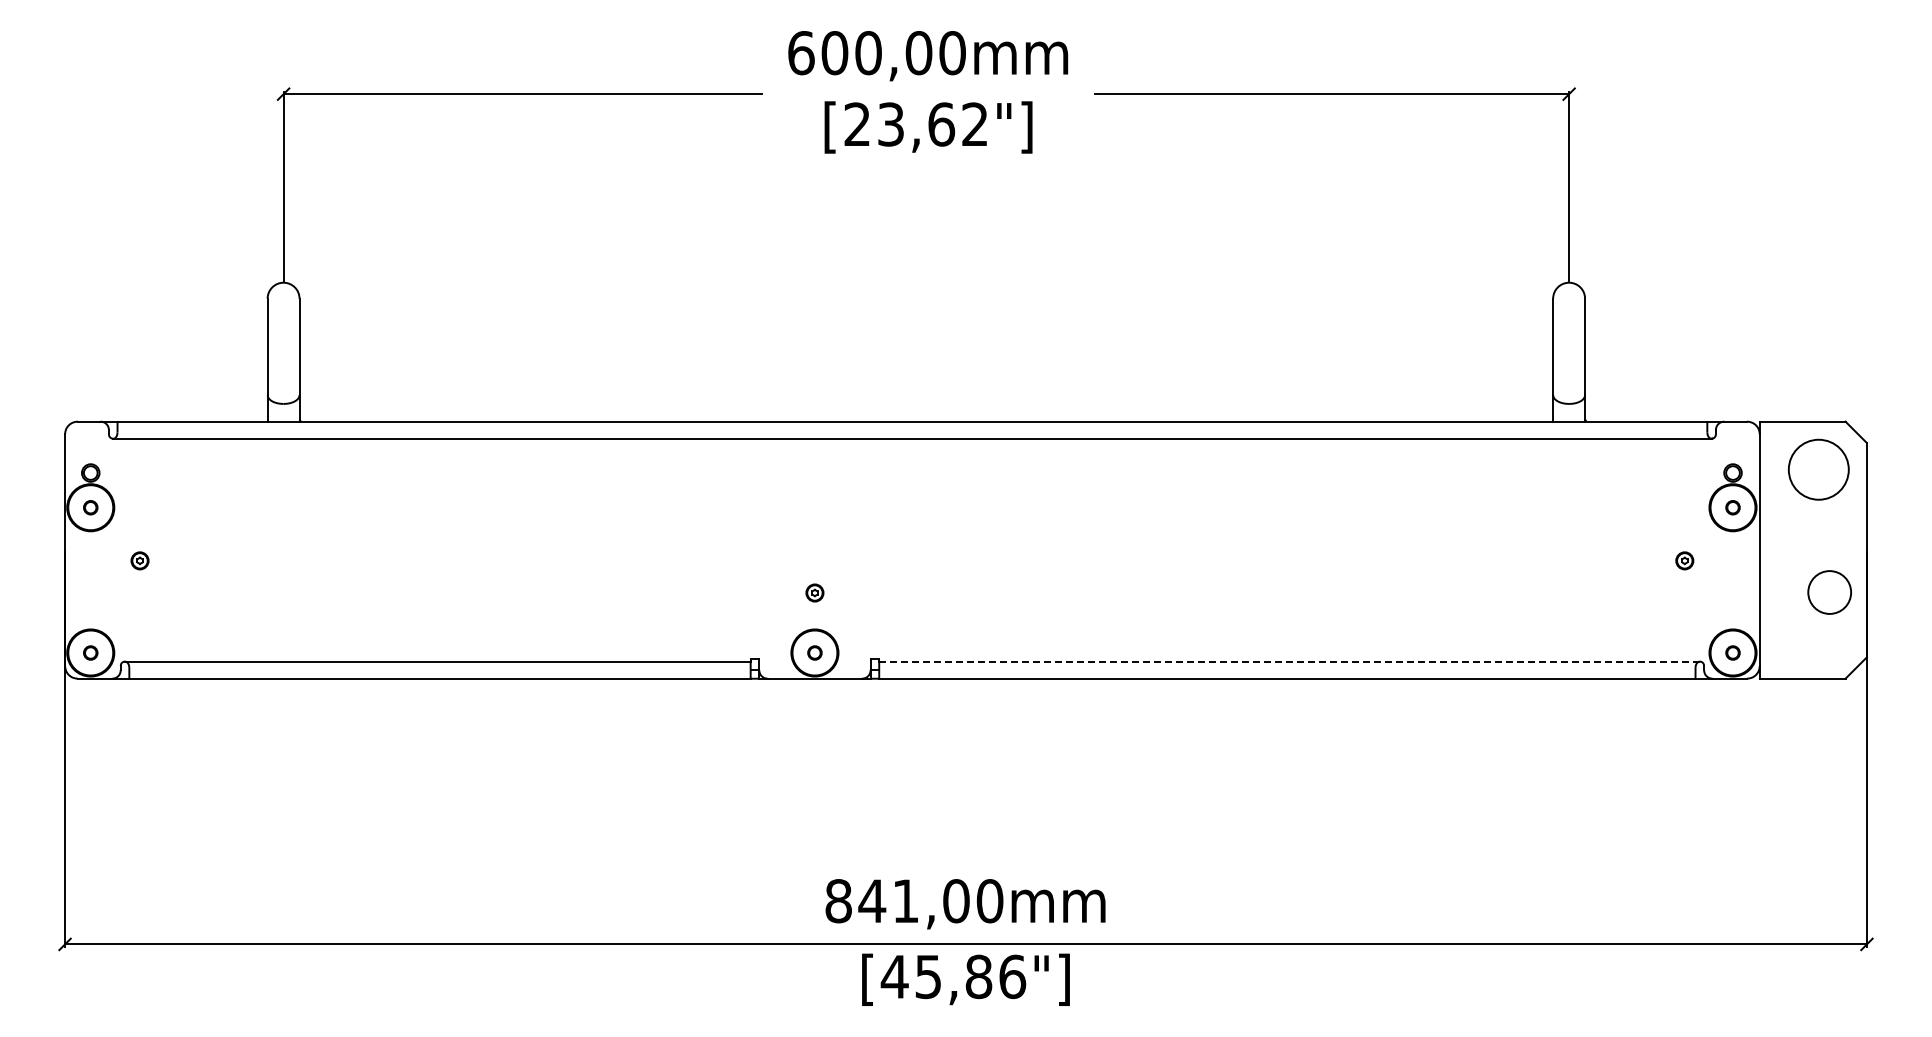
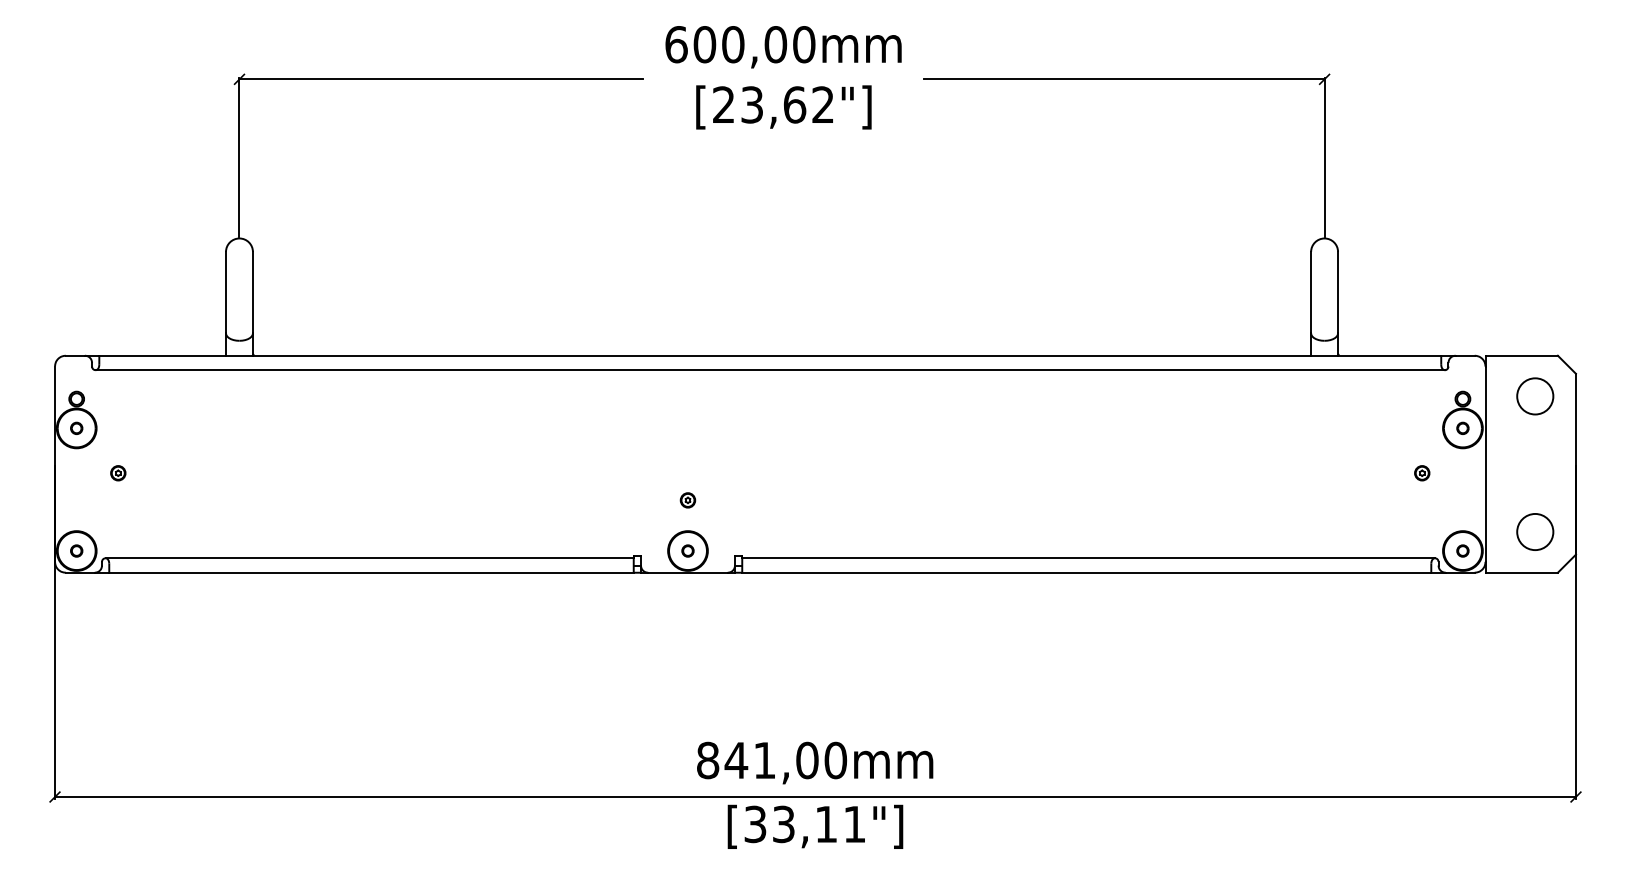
circle: (1818, 469) -> (1535, 396), size x0.71
circle: (1829, 592) -> (1535, 532), moved
line: (1289, 661) -> (1088, 558), dashed -> solid
text: (953, 976) -> (804, 824), [45,86"] -> [33,11"]

